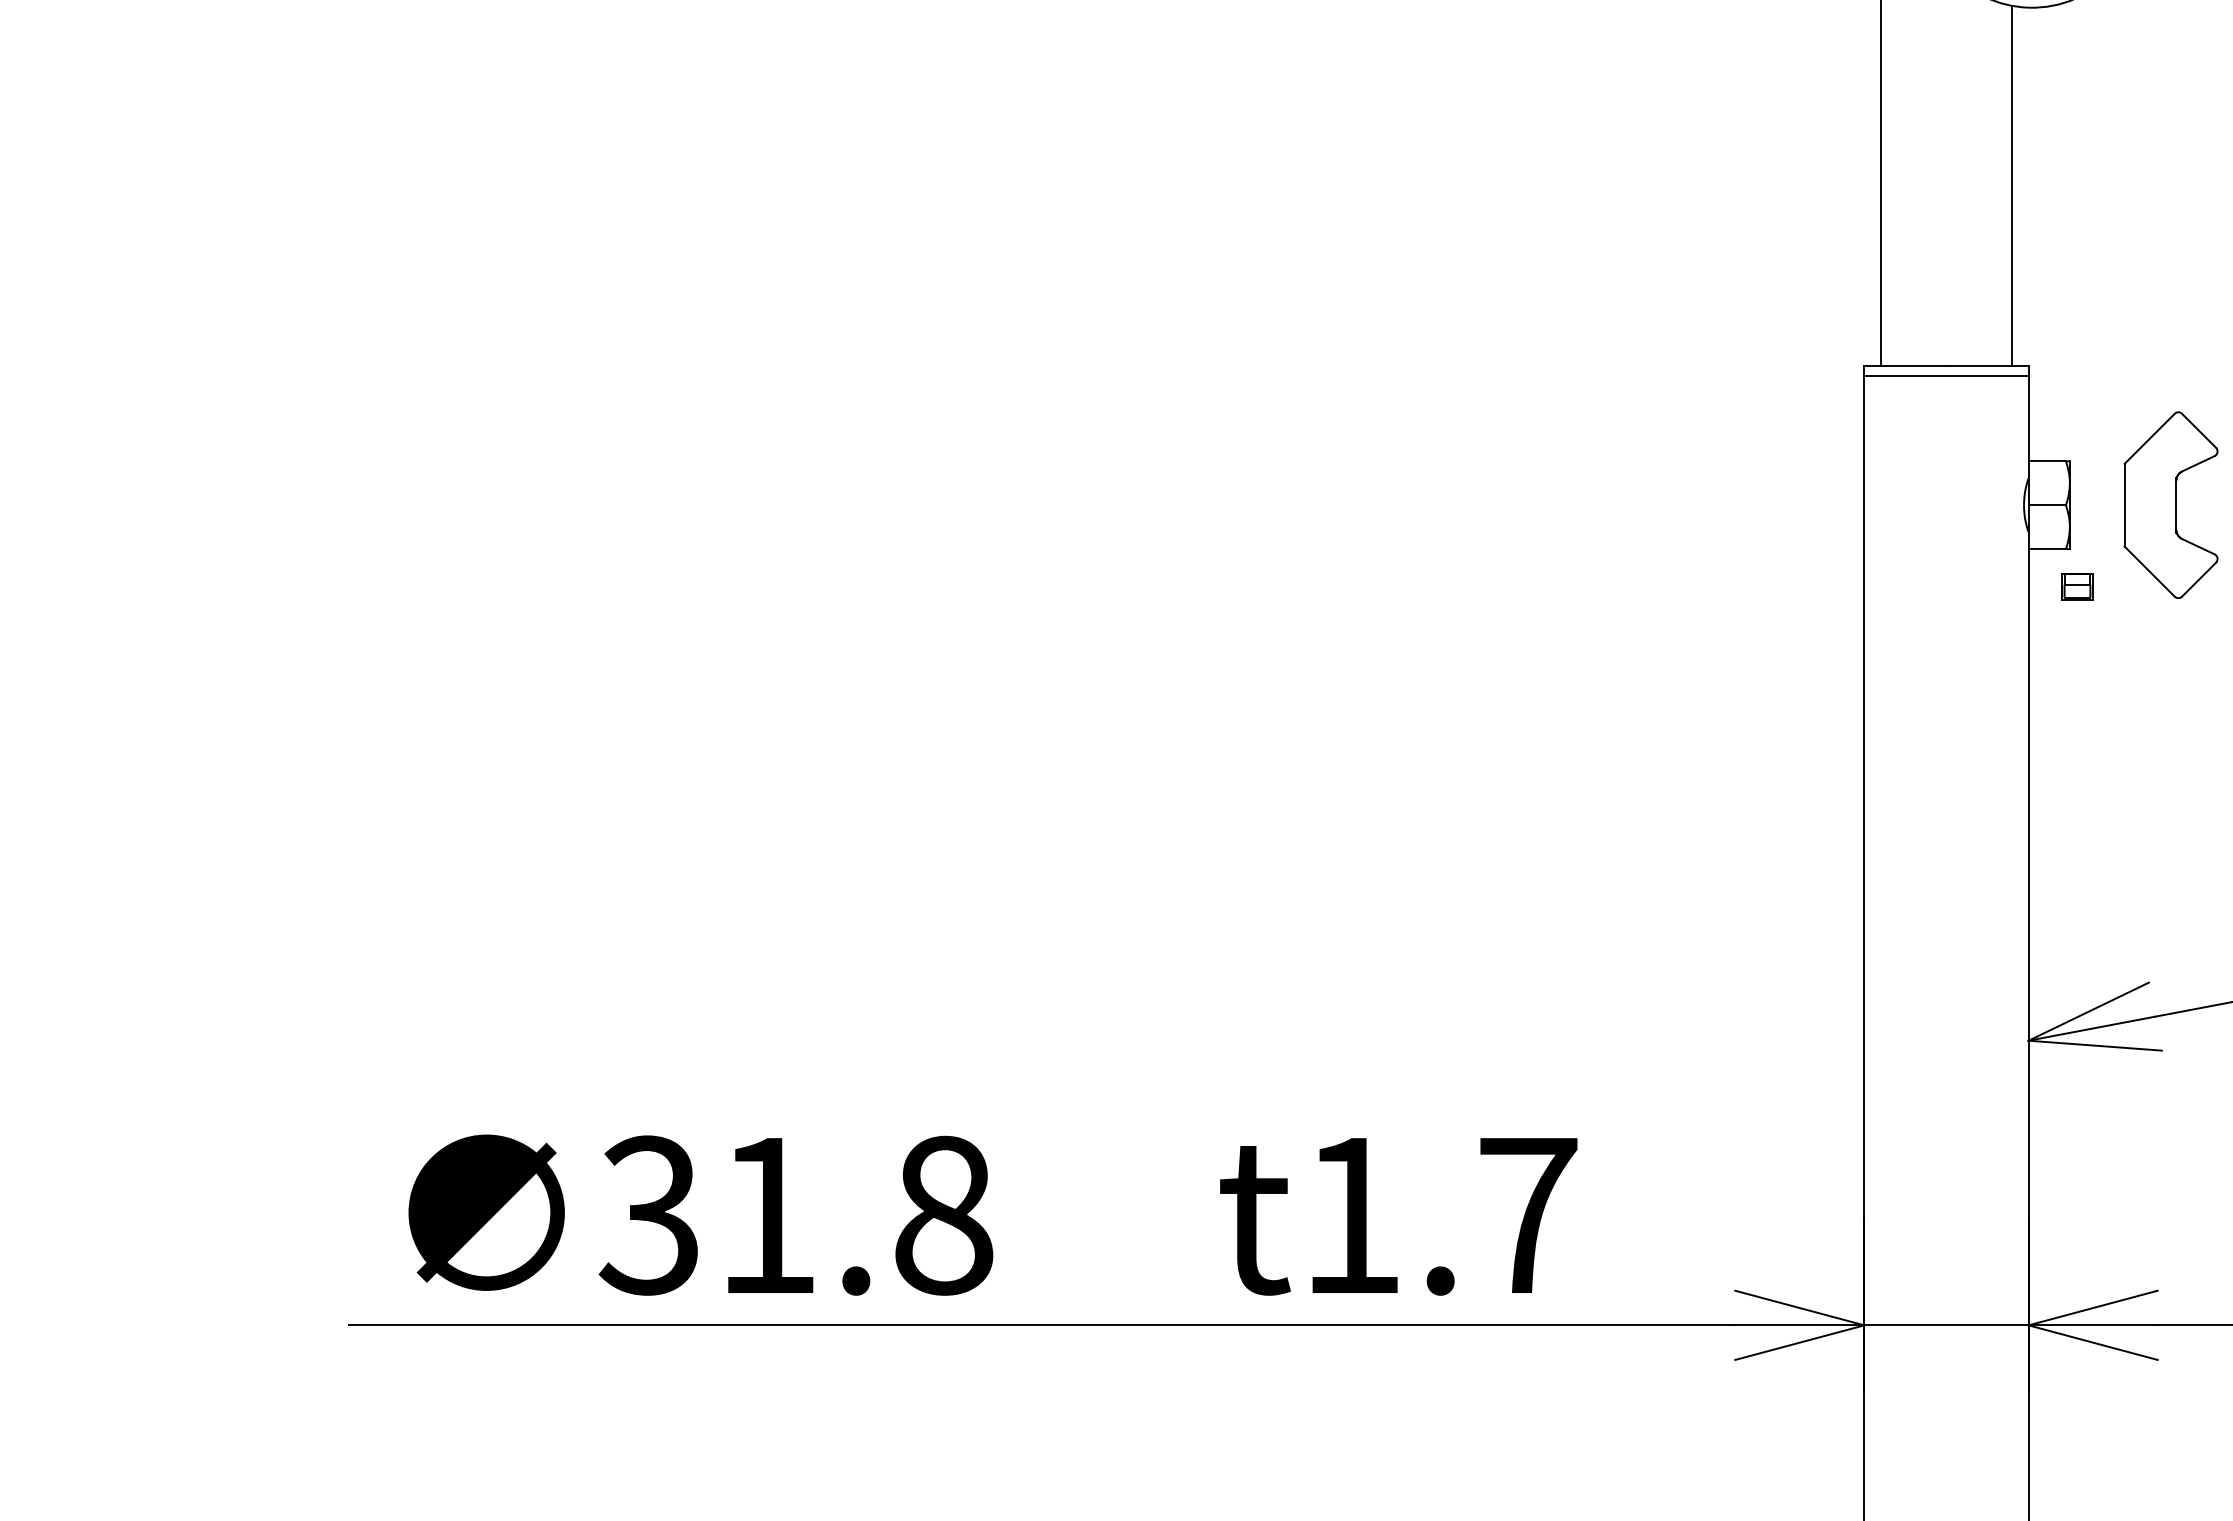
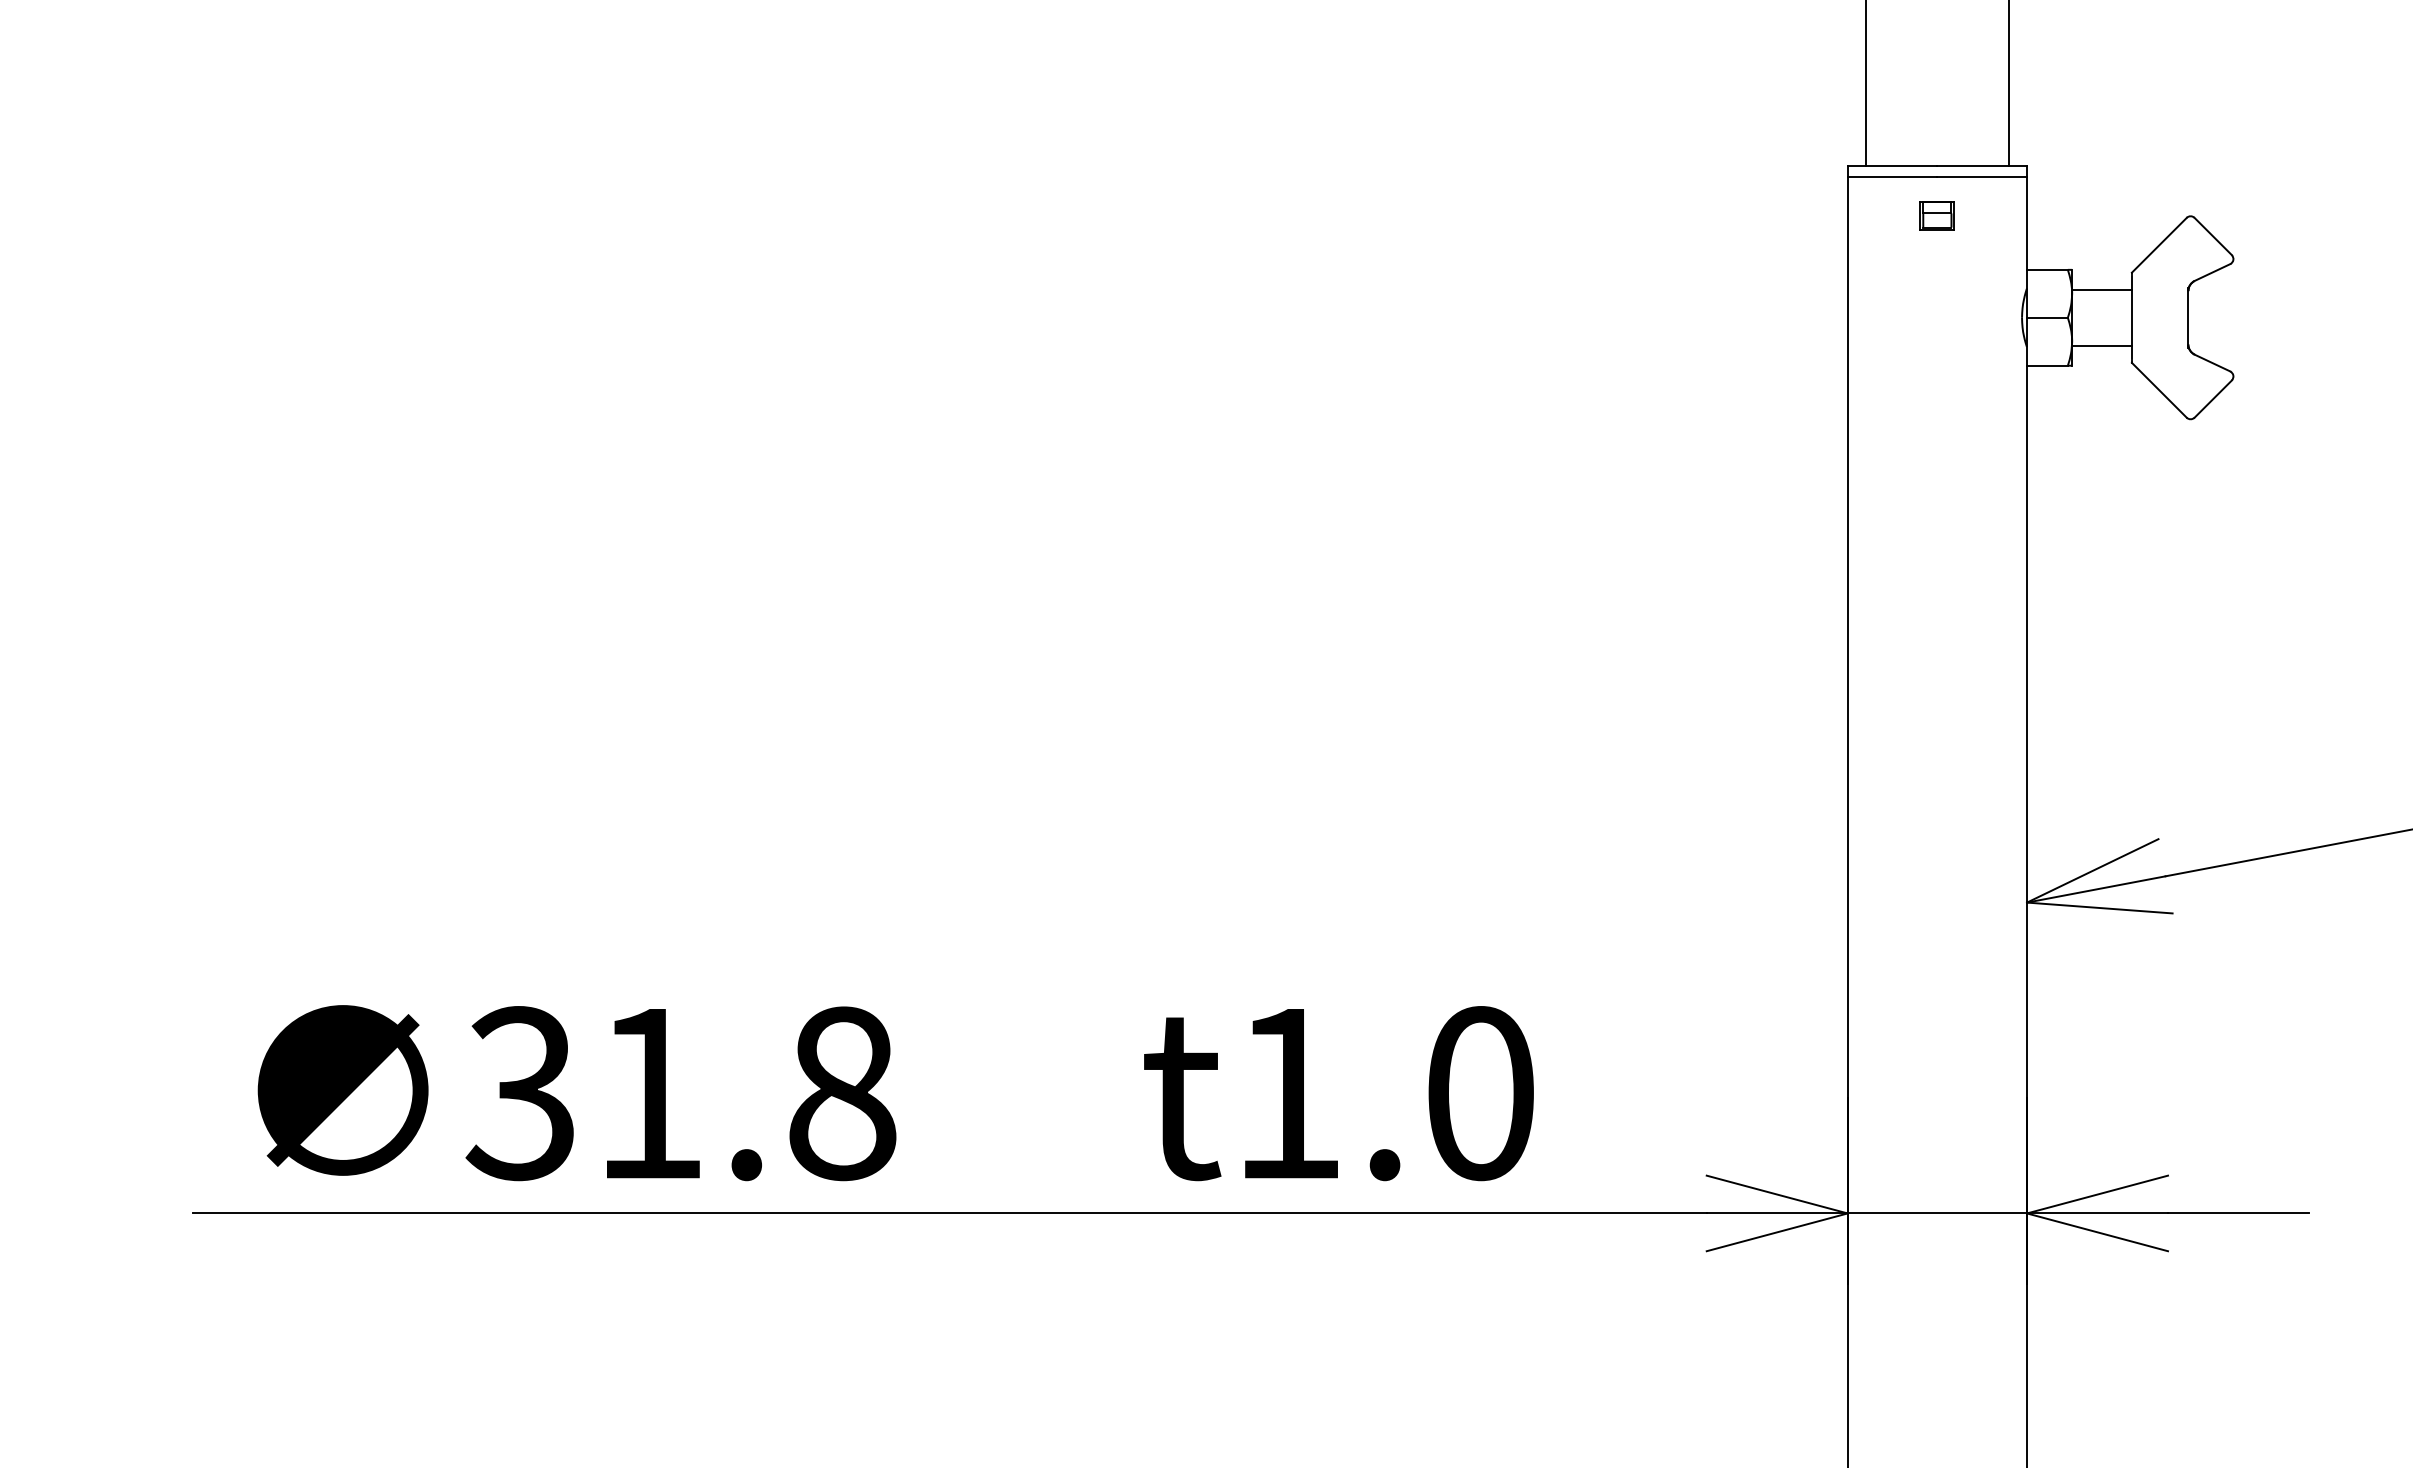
line: (2096, 479) -> (2101, 289), added
line: (2096, 531) -> (2101, 346), added
part: (2077, 586) -> (1937, 215), moved
text: (1528, 1215) -> (1480, 1093), t1.7 -> t1.0

